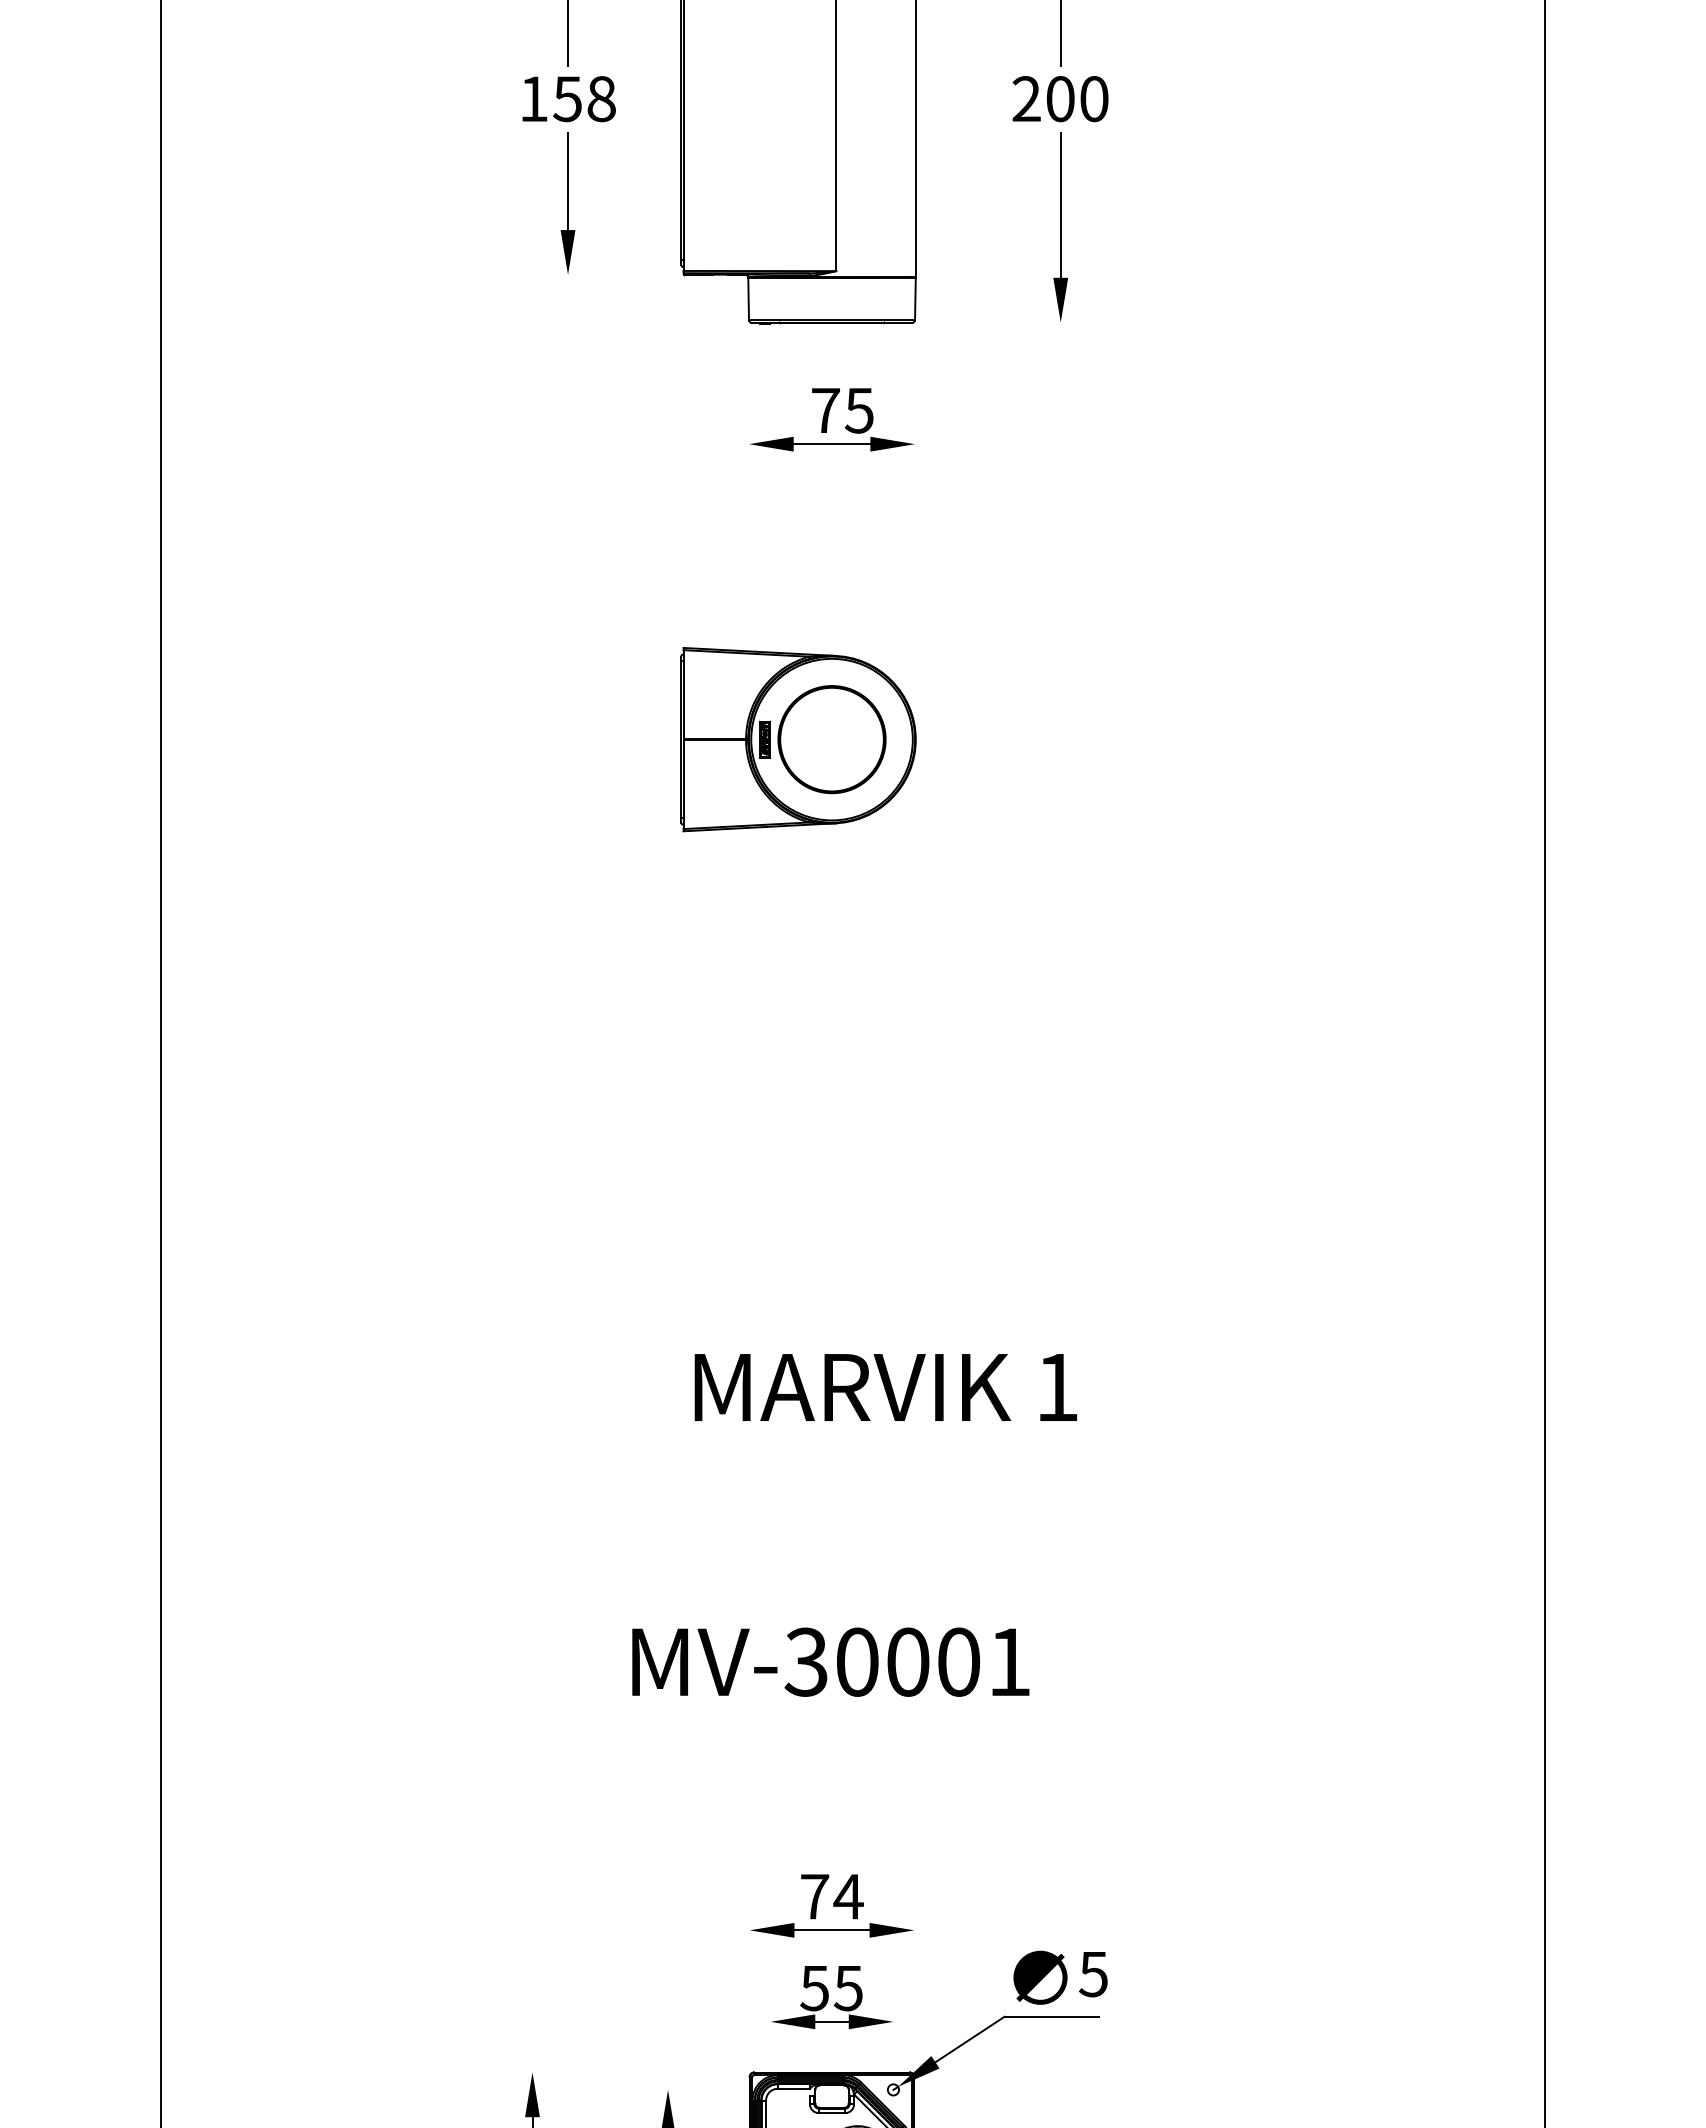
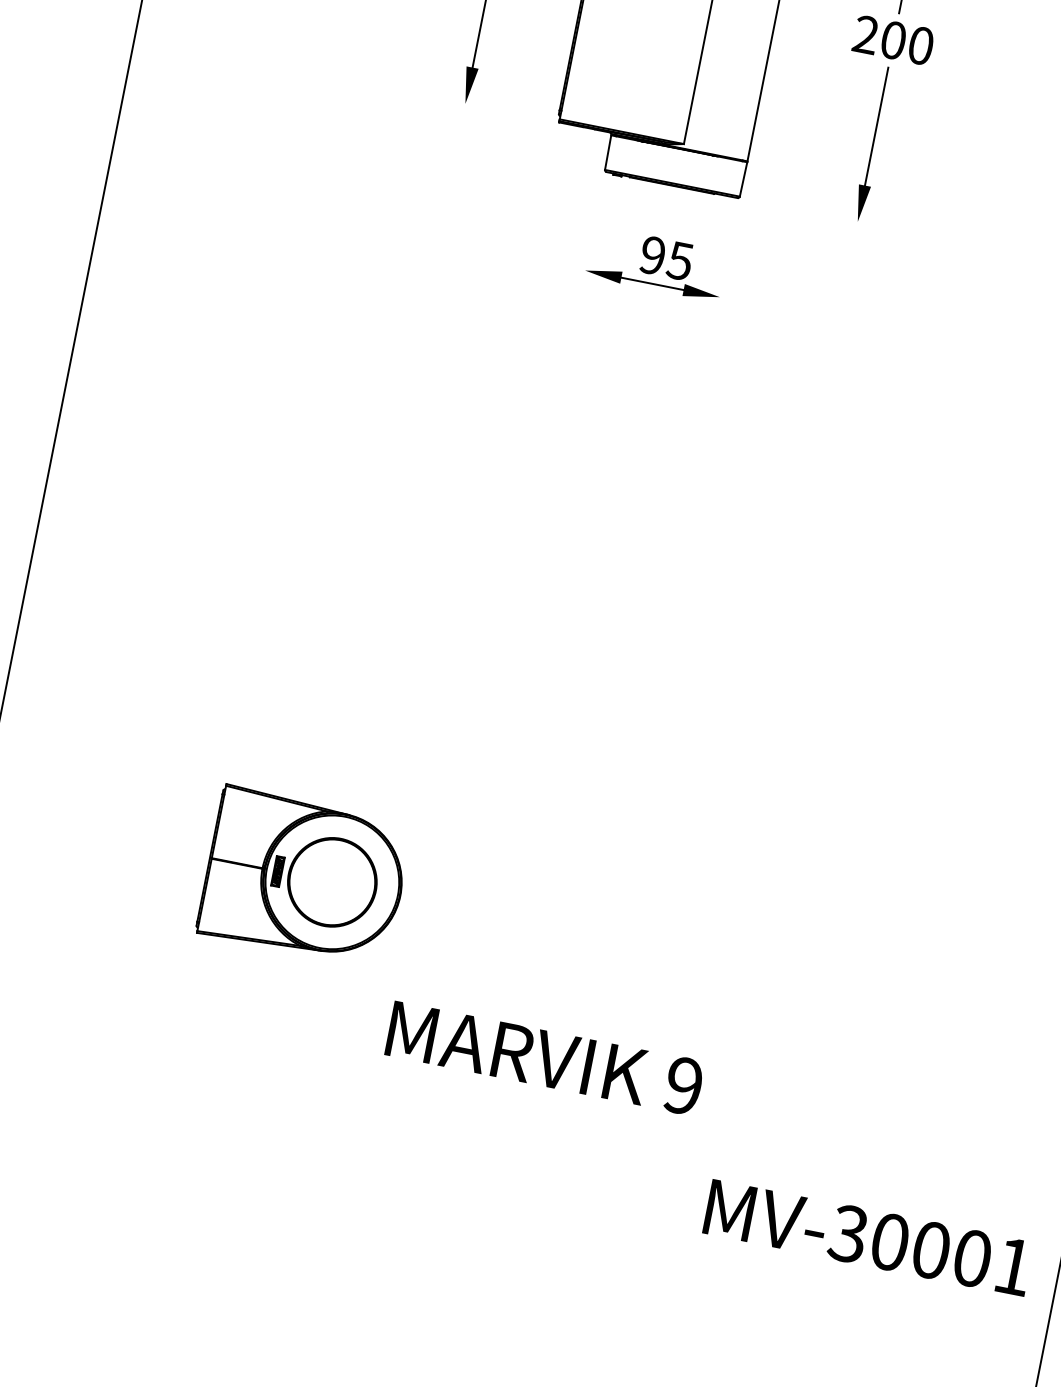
text: (825, 410) -> (652, 255), 75 -> 95
part: (798, 739) -> (305, 876), moved
text: (1057, 1387) -> (683, 1086), 1 -> 9
text: (830, 1661) -> (868, 1237), moved

